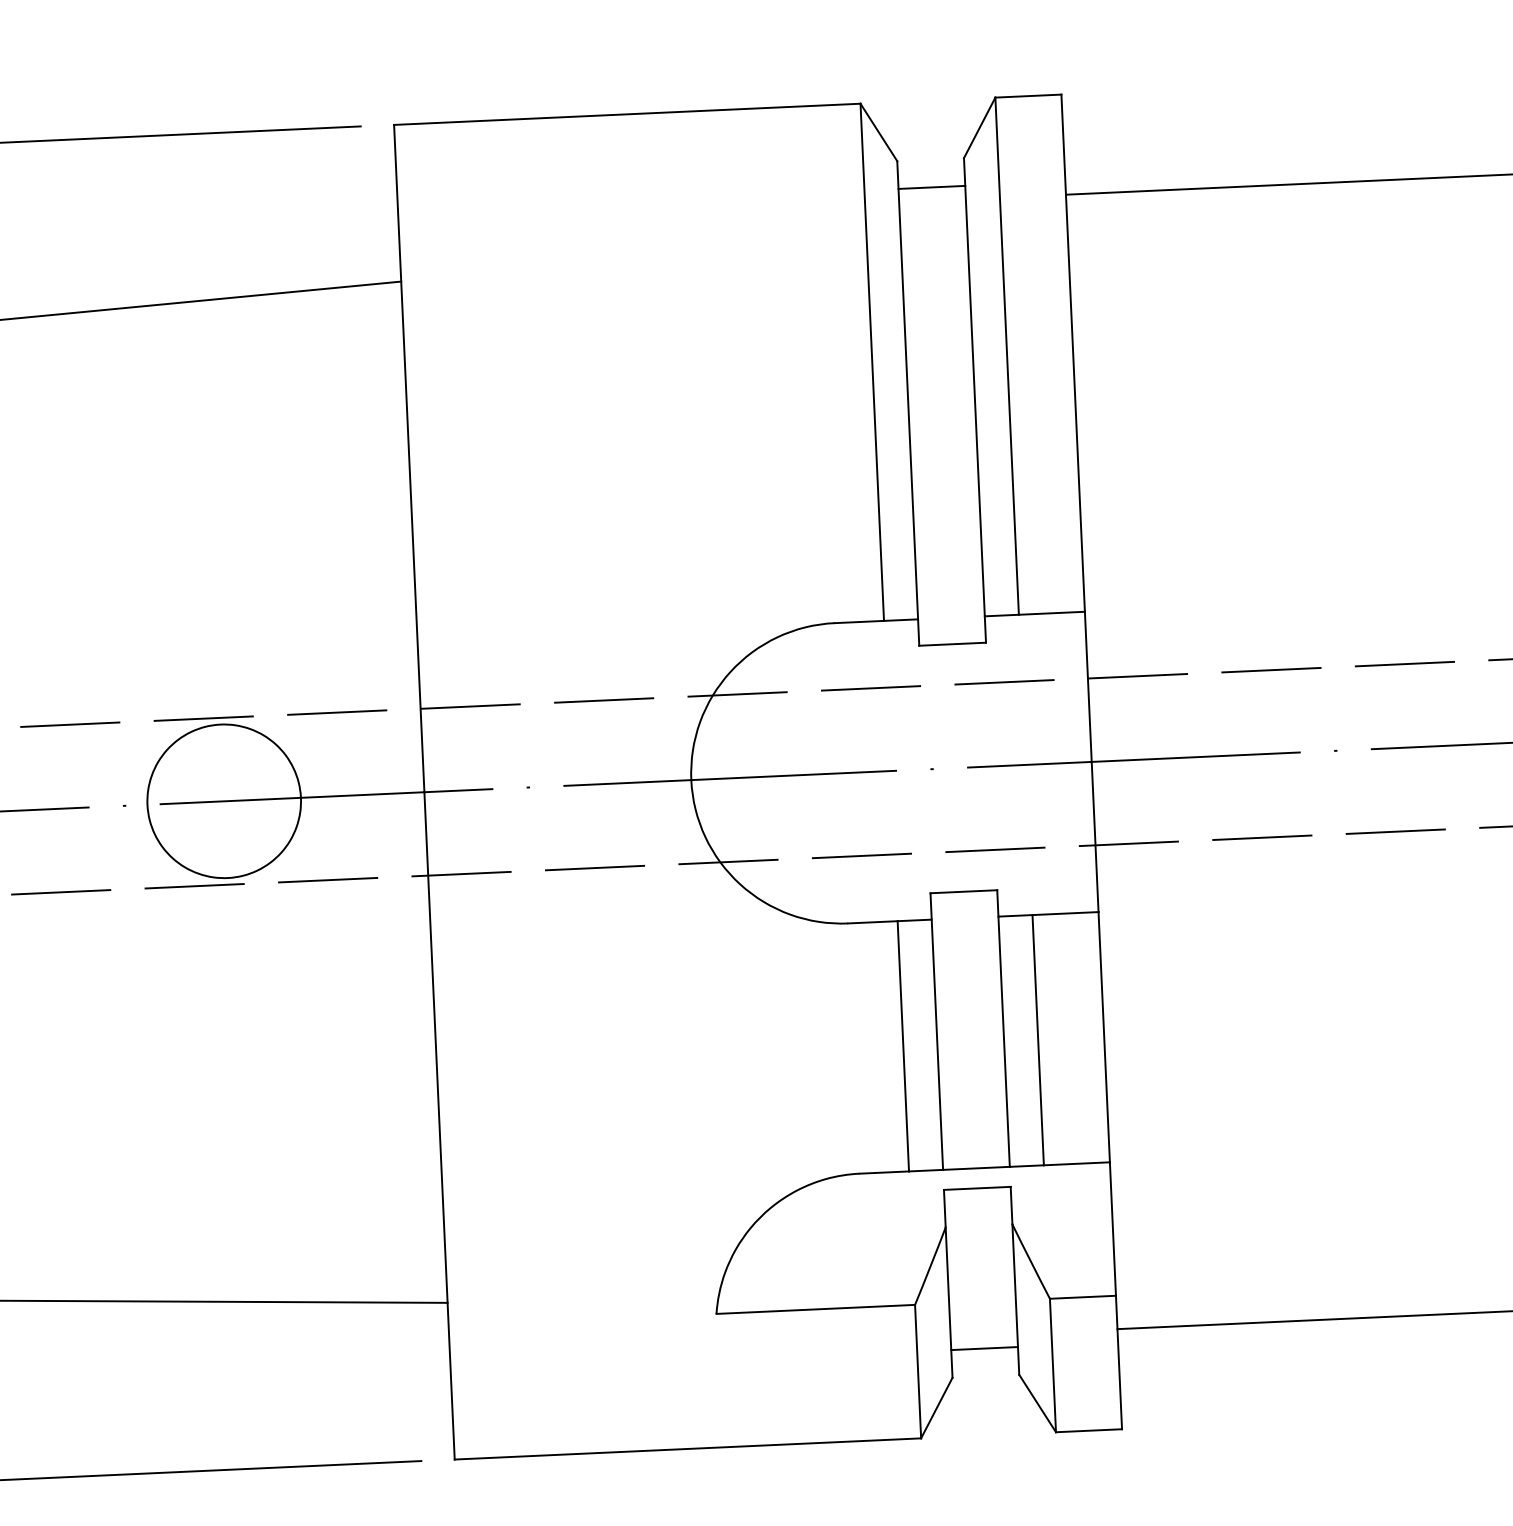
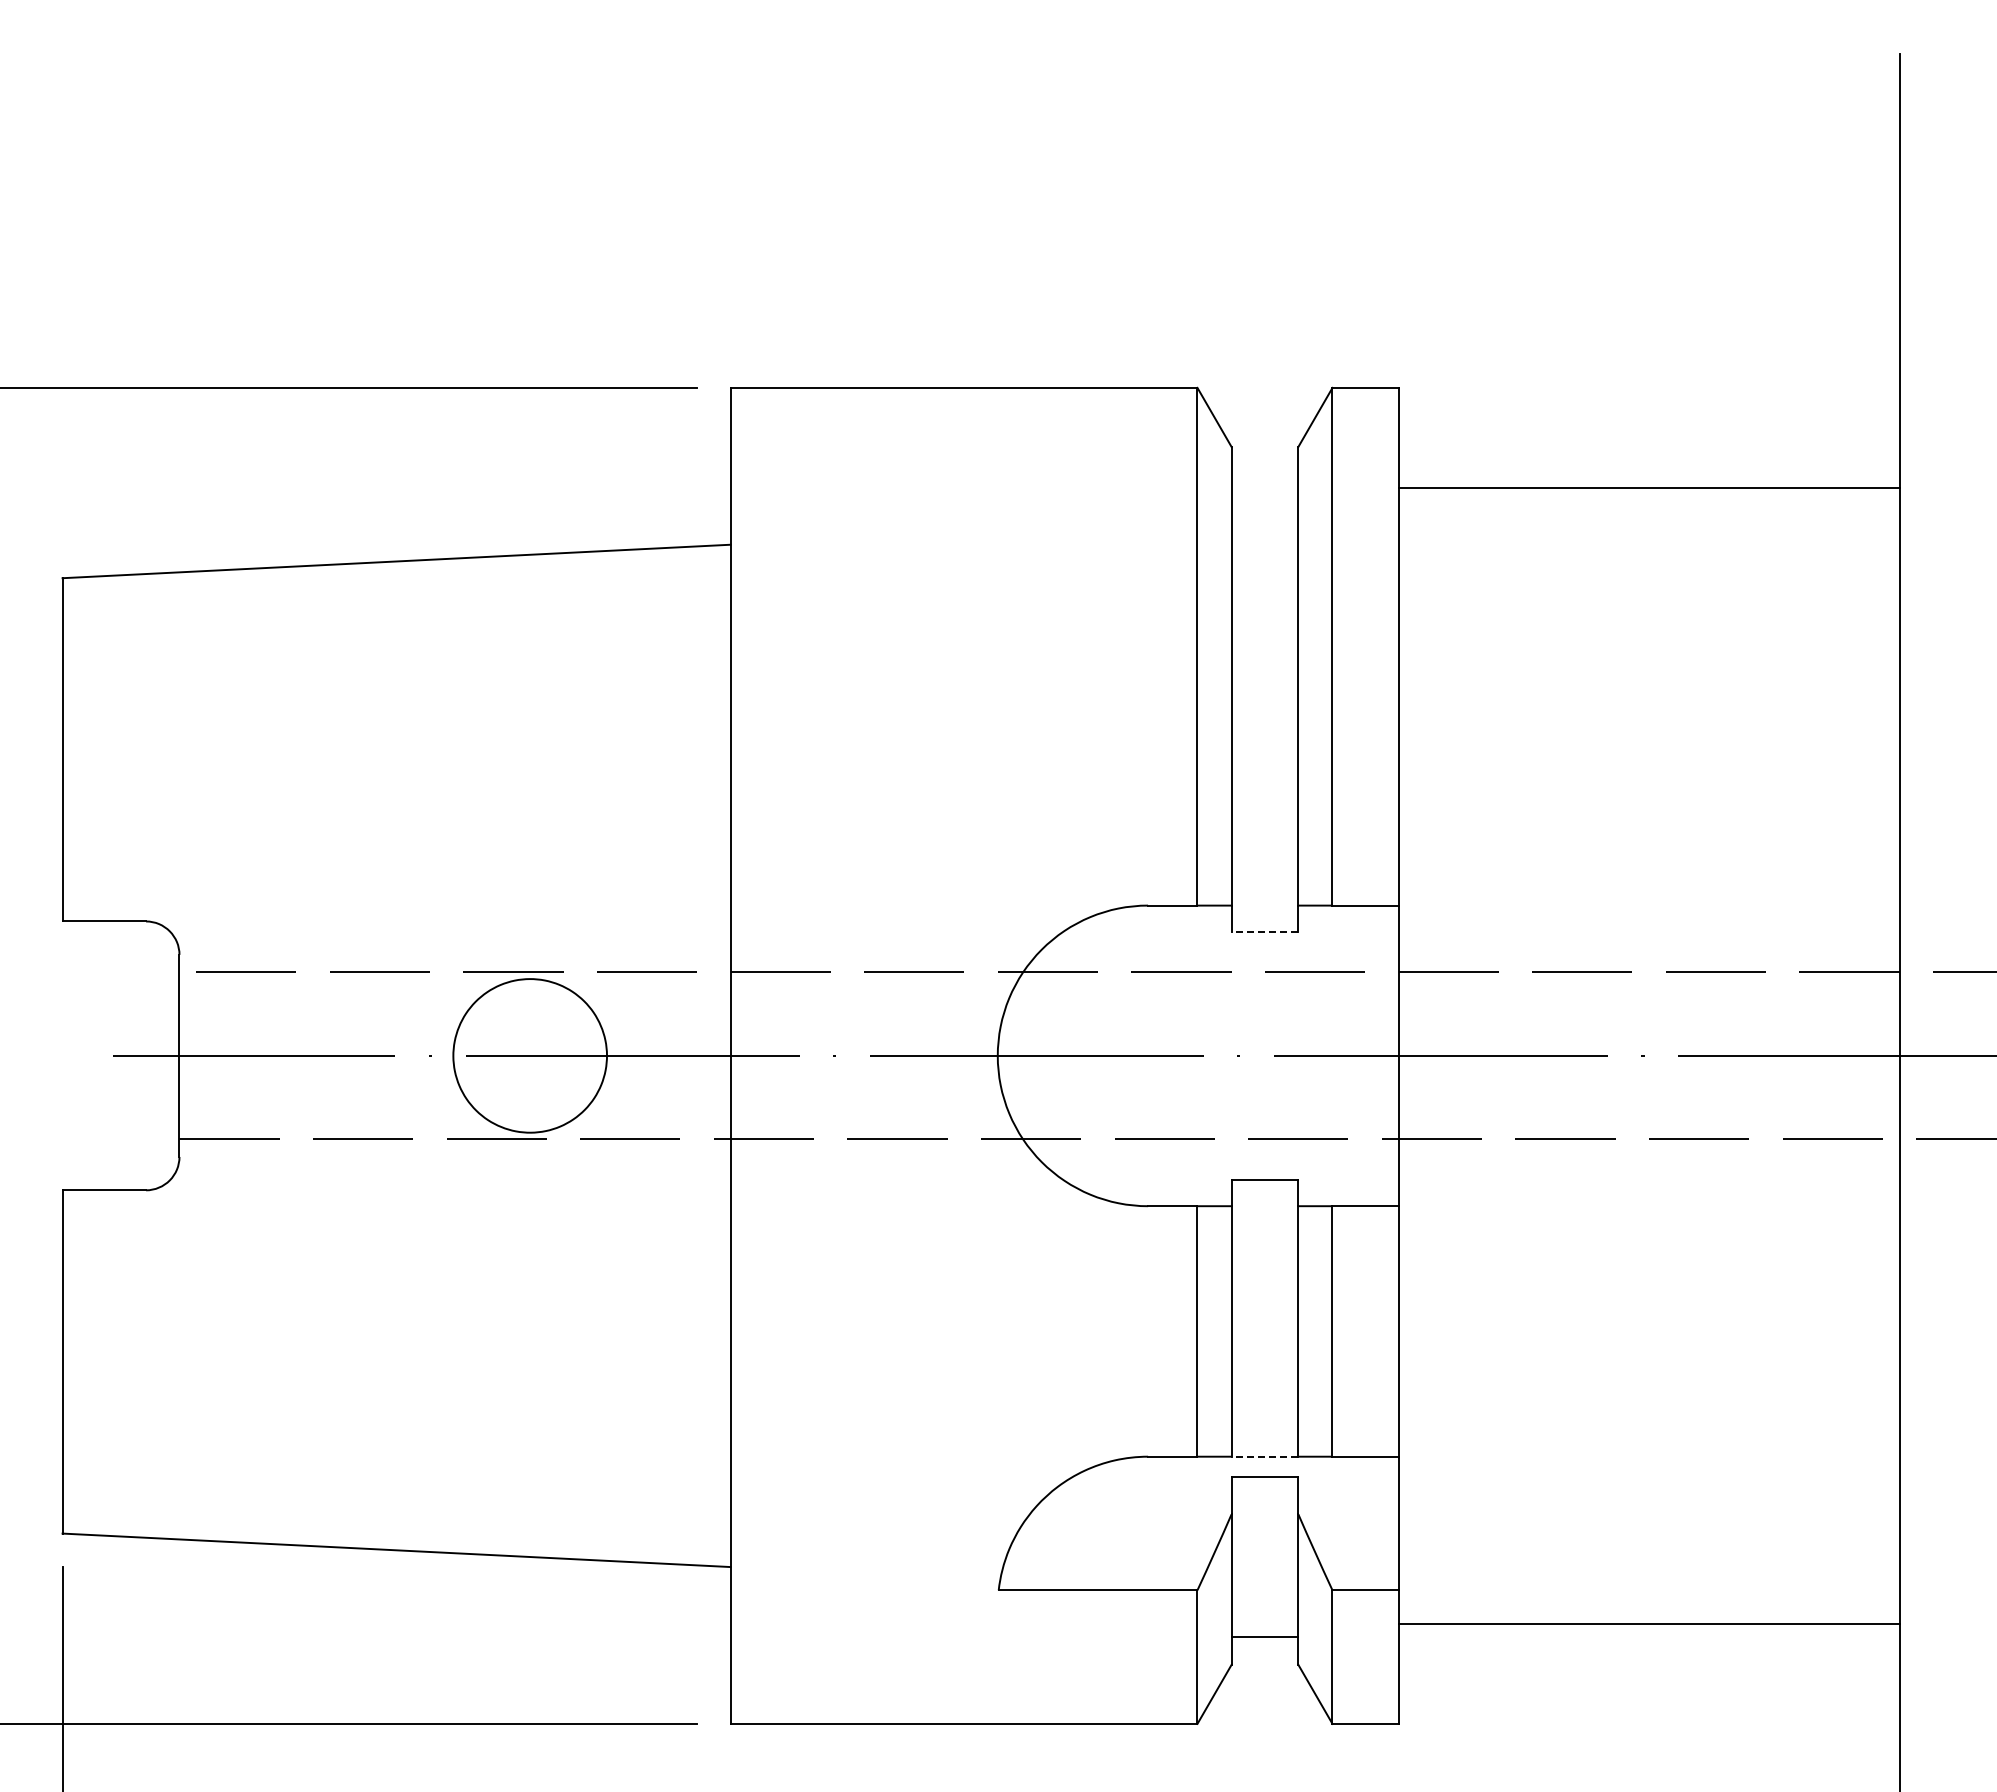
line: (931, 187) -> (1264, 474), removed
line: (952, 644) -> (1264, 932), solid -> dashed
line: (975, 1168) -> (1264, 1456), solid -> dashed

